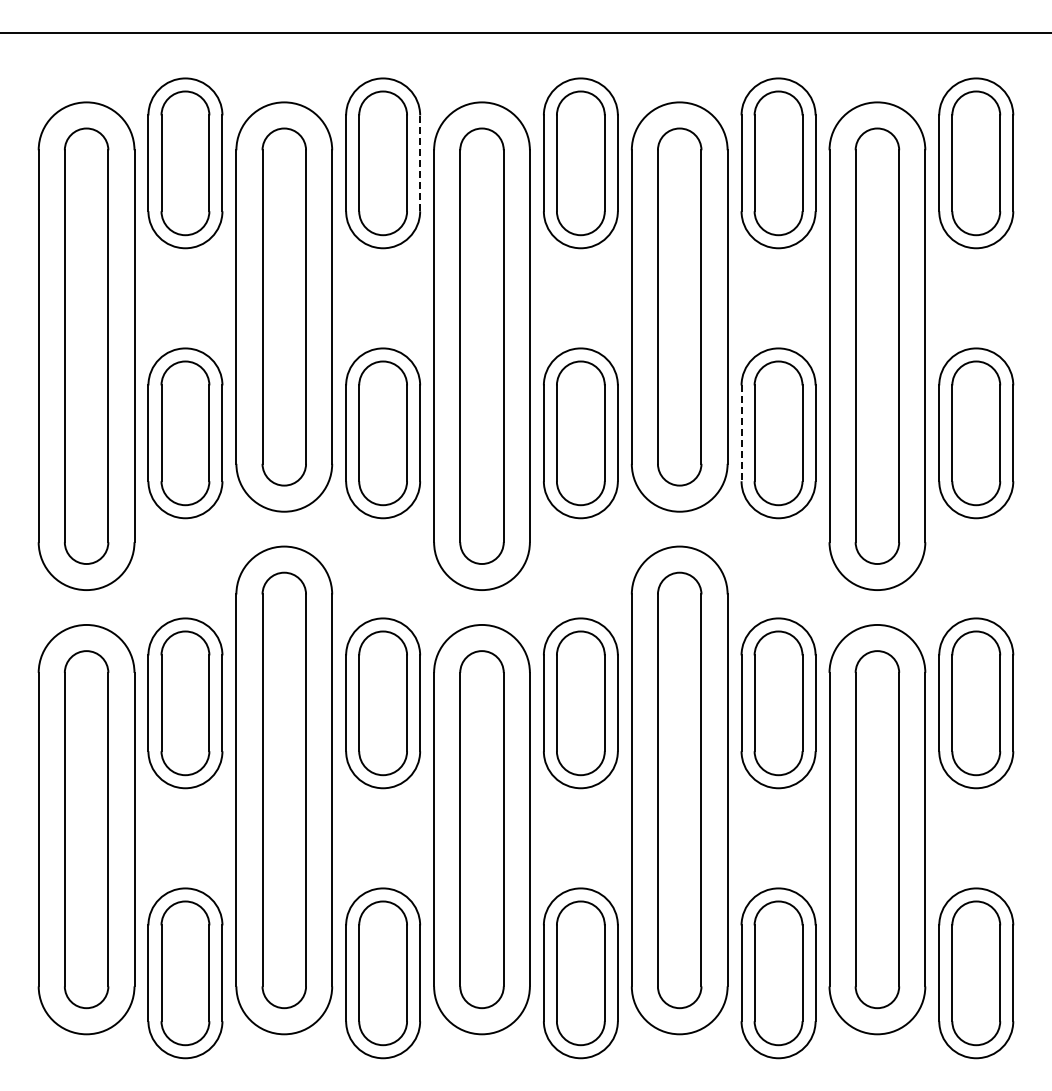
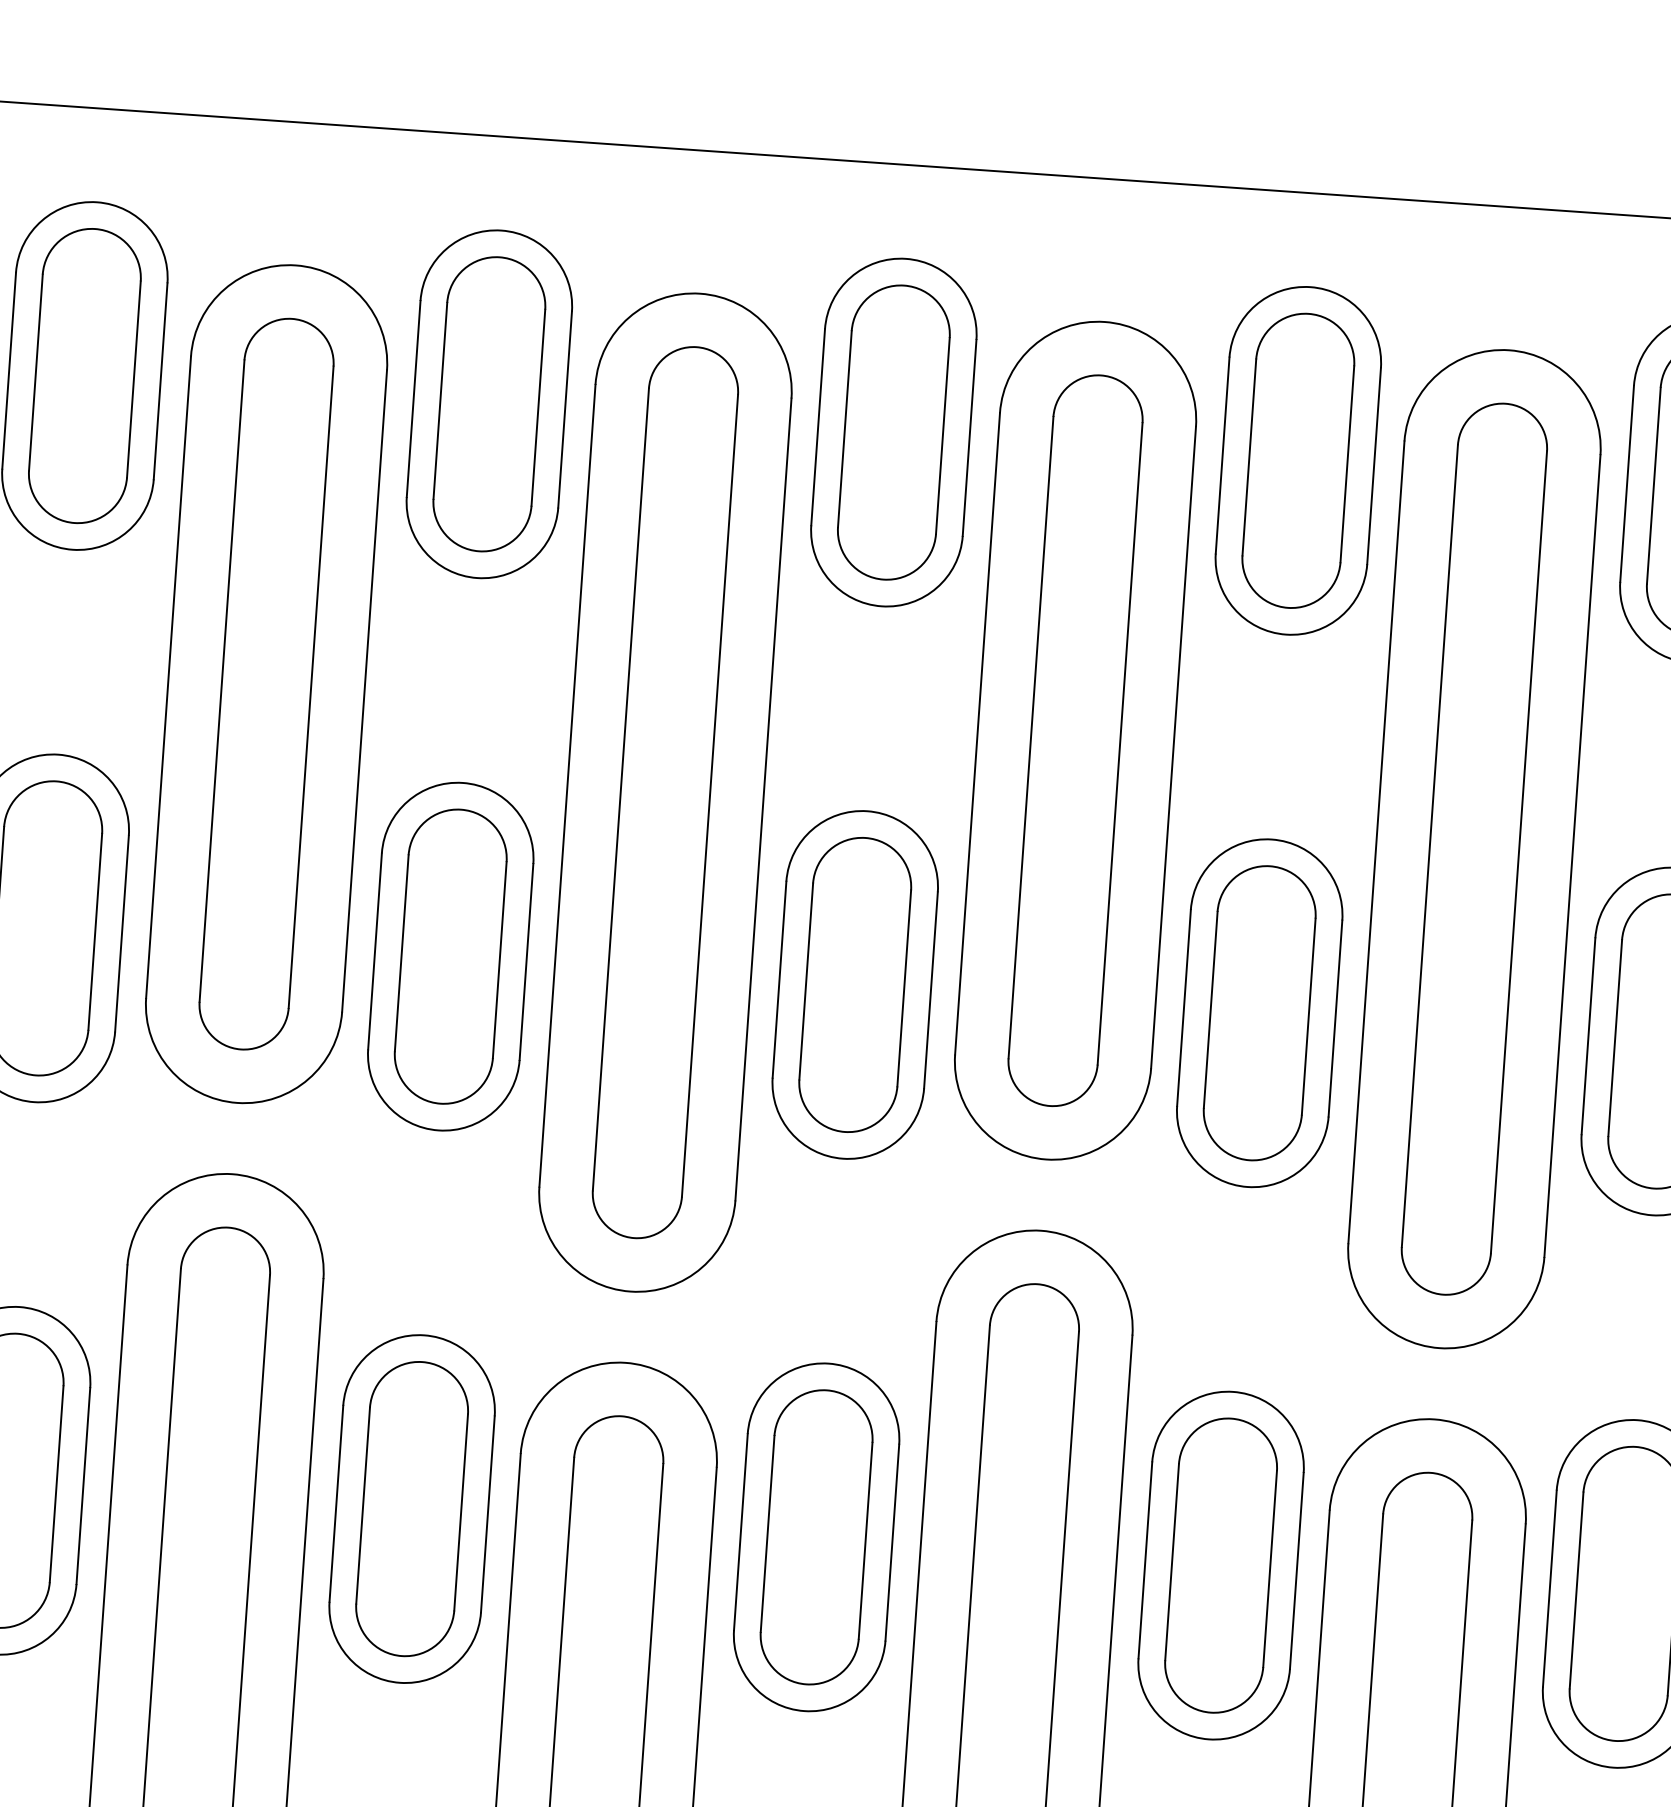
line: (420, 163) -> (565, 409), dashed -> solid
line: (741, 433) -> (1183, 1008), dashed -> solid

